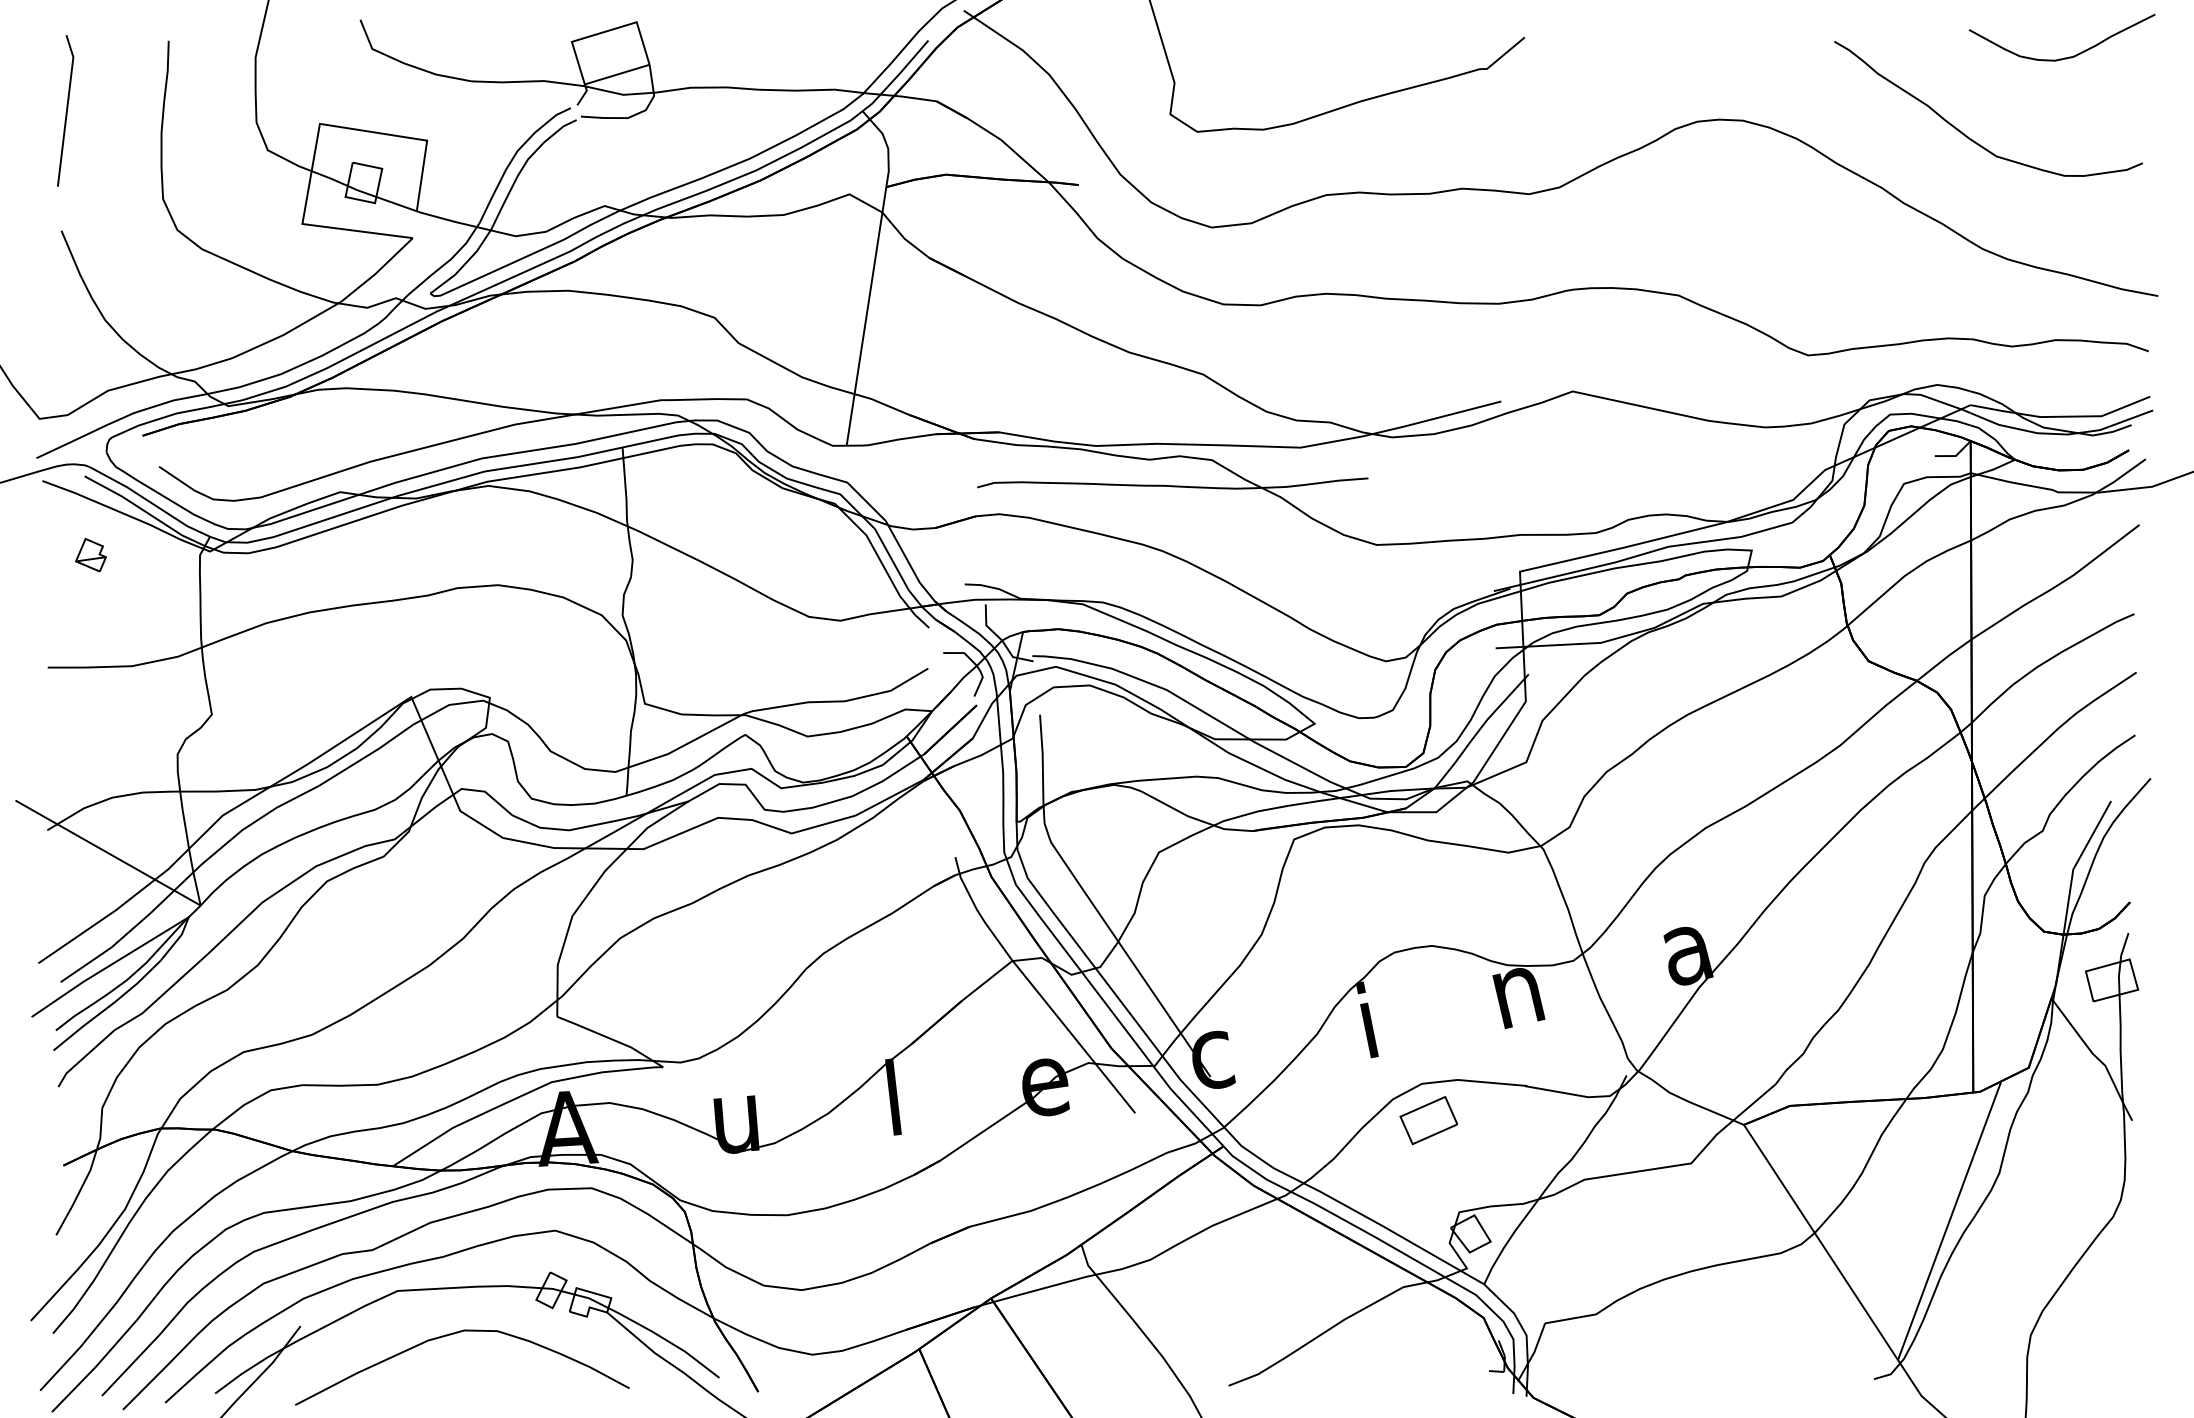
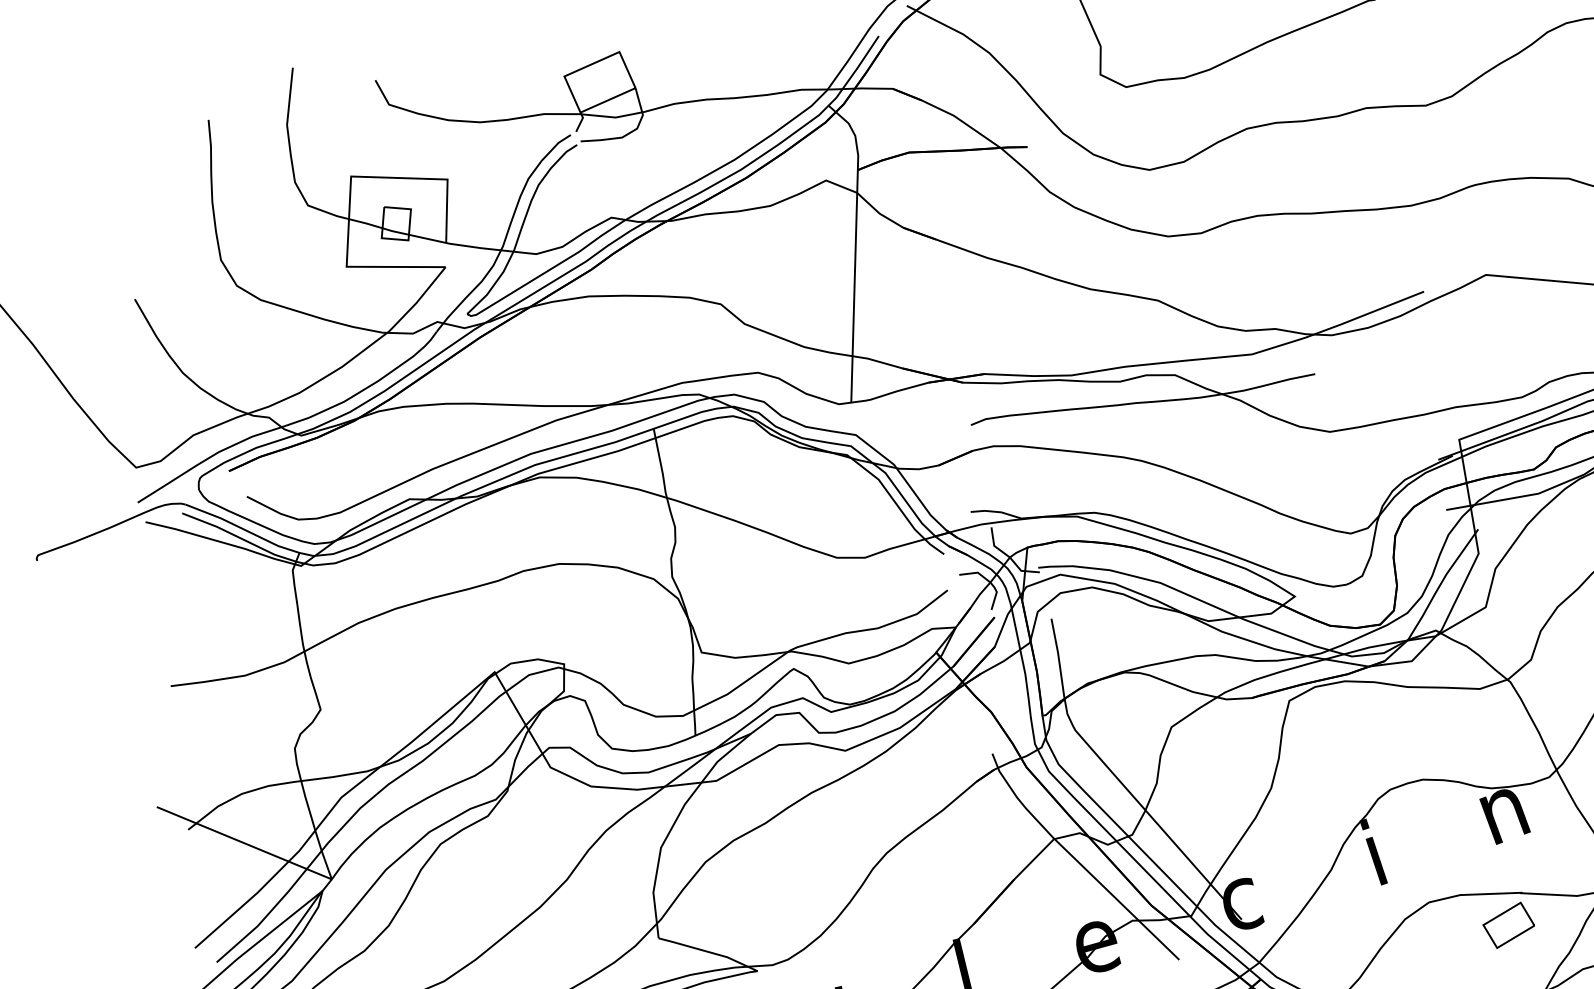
line: (66, 110) -> (126, 192), removed
part: (90, 554) -> (195, 581), removed
part: (1428, 1120) -> (1508, 925), moved

